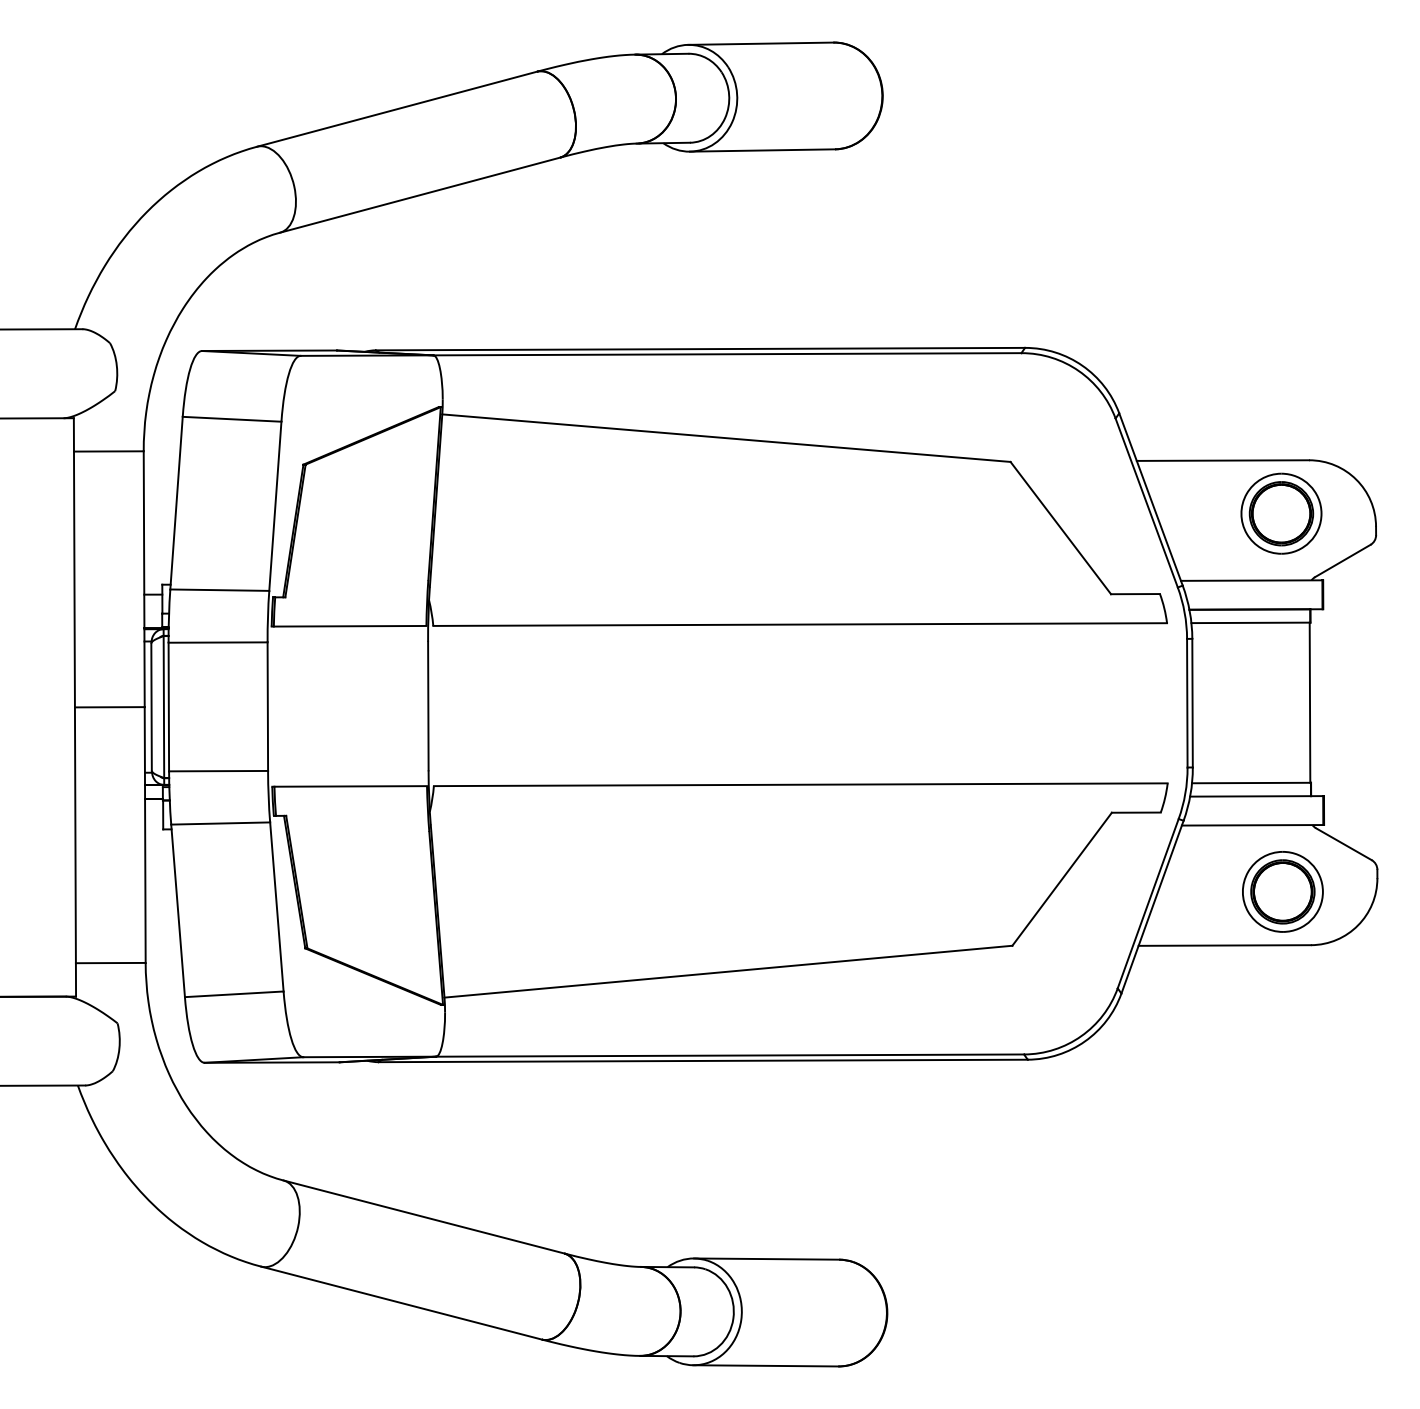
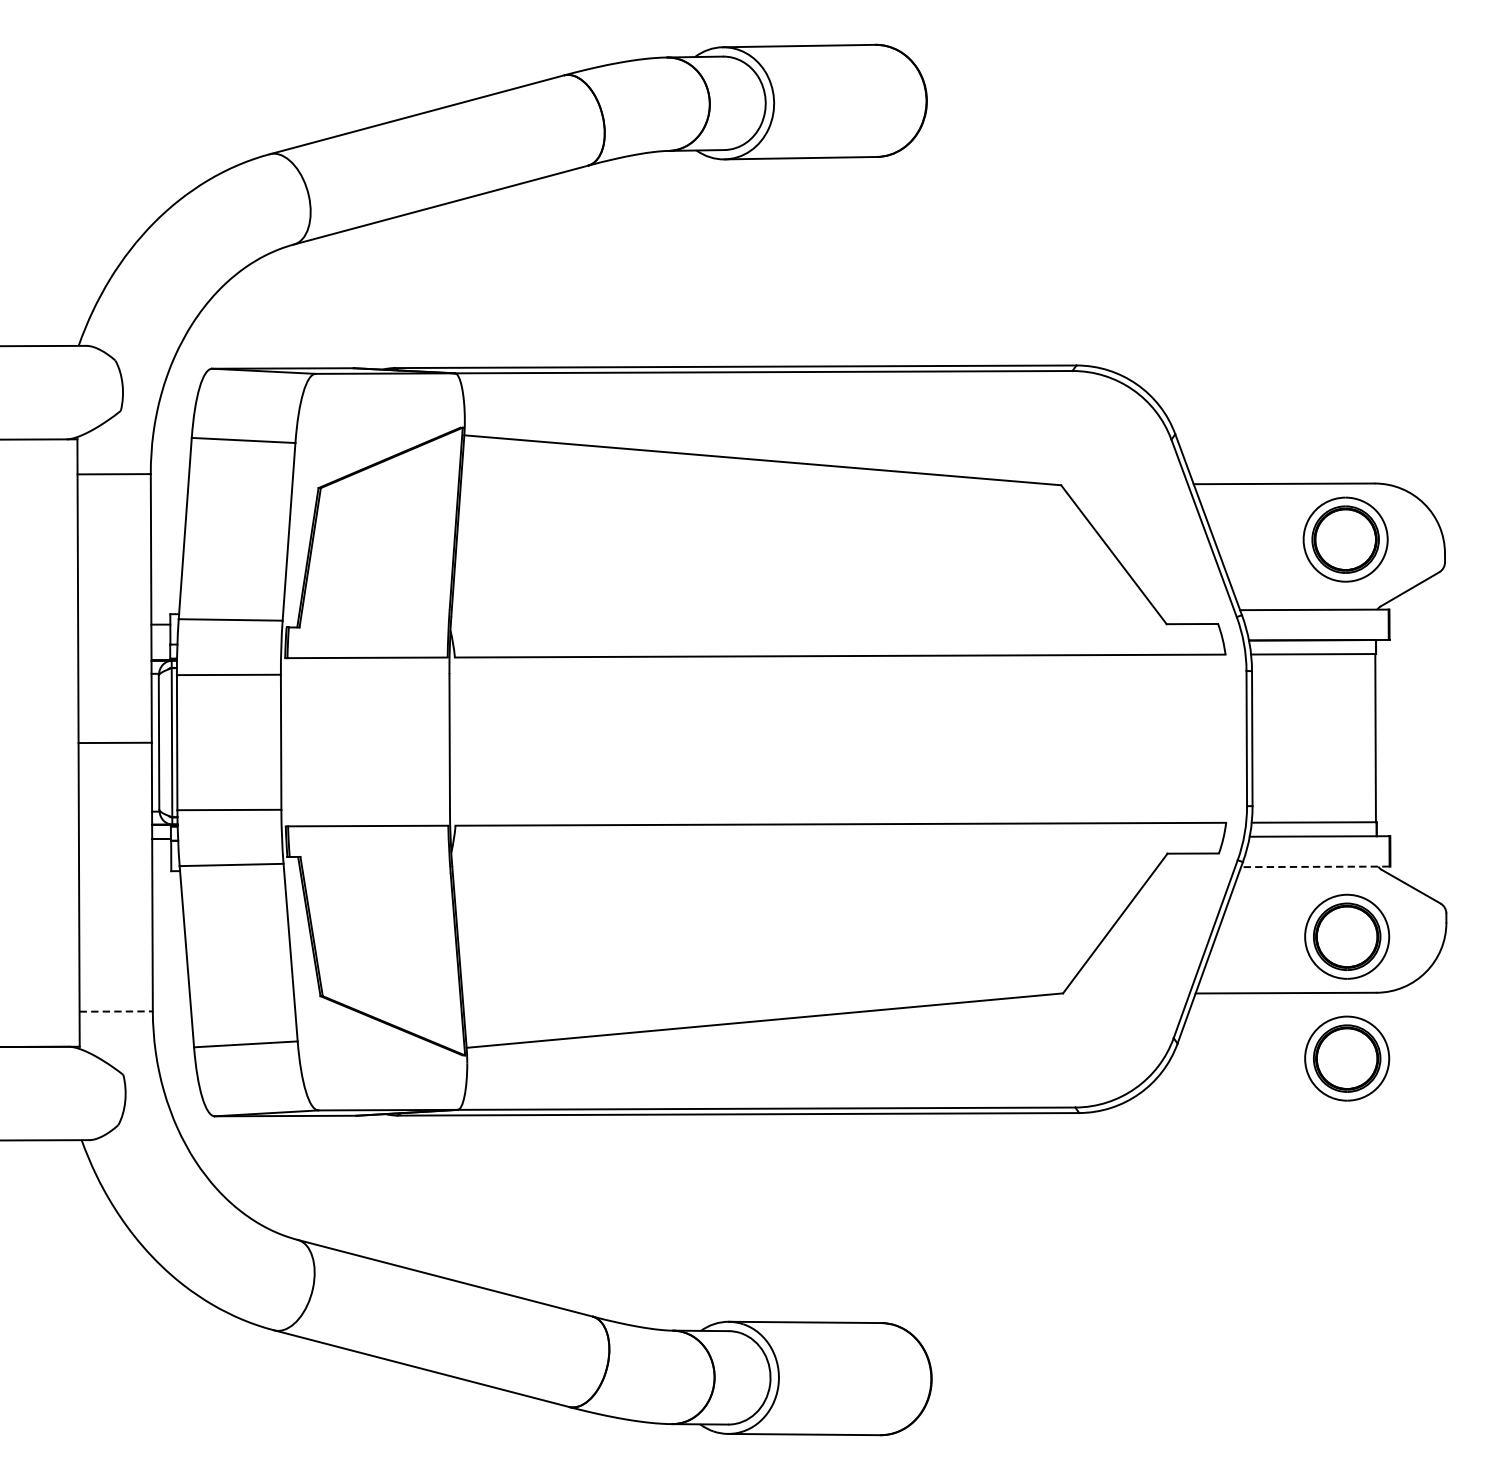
line: (1252, 825) -> (1315, 867), solid -> dashed
line: (110, 963) -> (115, 1012), solid -> dashed
part: (1282, 1007) -> (1346, 1058), added

